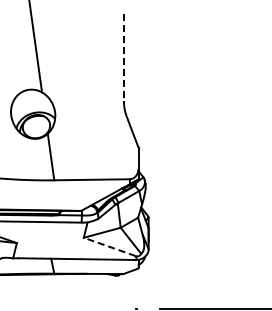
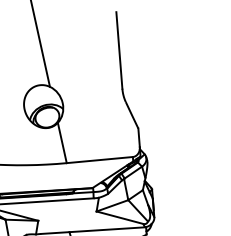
line: (123, 57) -> (118, 50), dashed -> solid
line: (109, 246) -> (119, 217), dashed -> solid

